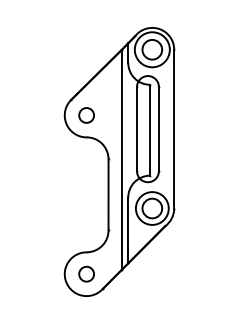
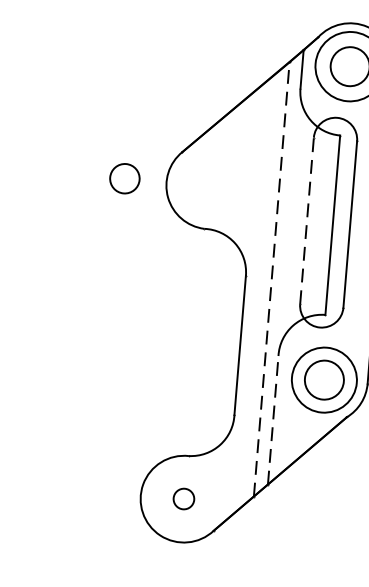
circle: (86, 115) -> (124, 178), moved
line: (137, 128) -> (308, 219), solid -> dashed
line: (121, 160) -> (271, 280), solid -> dashed
line: (128, 230) -> (273, 419), solid -> dashed
circle: (86, 273) -> (183, 497), size x0.7

